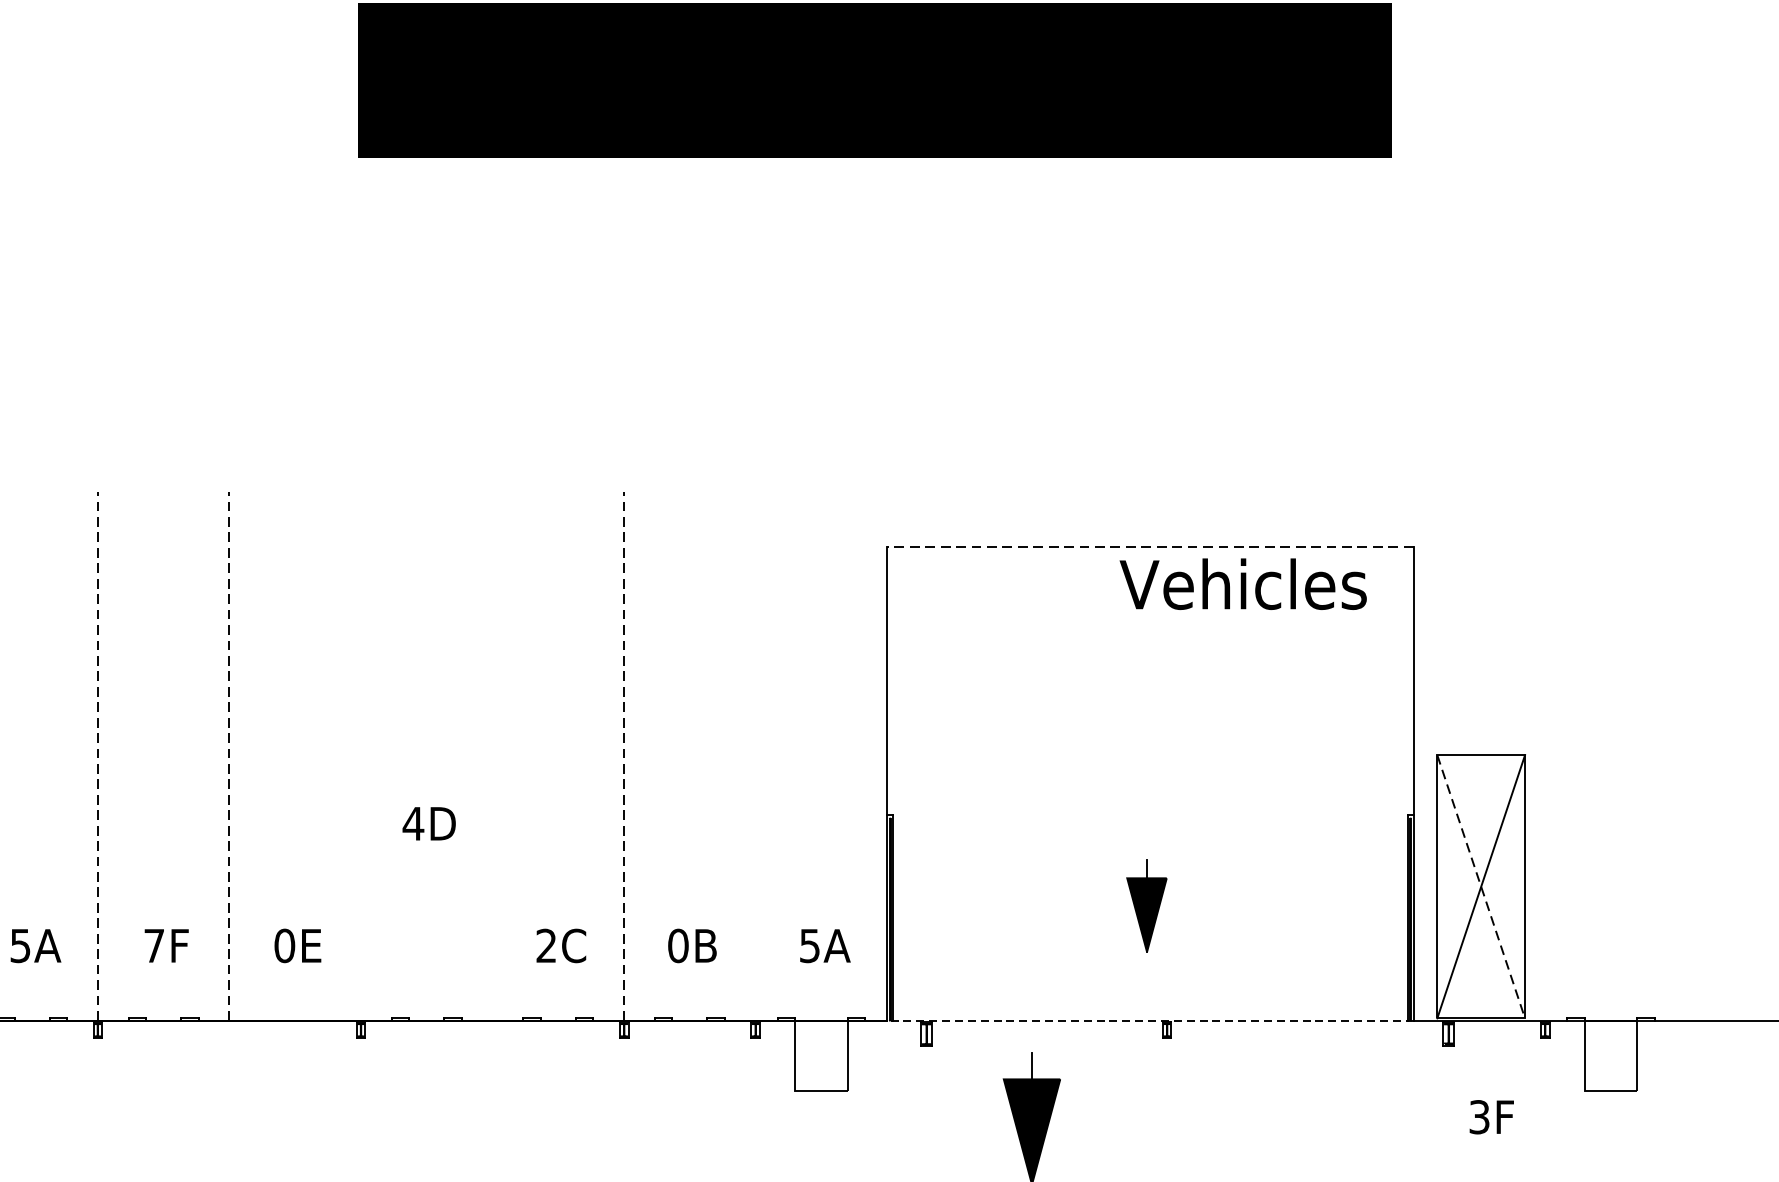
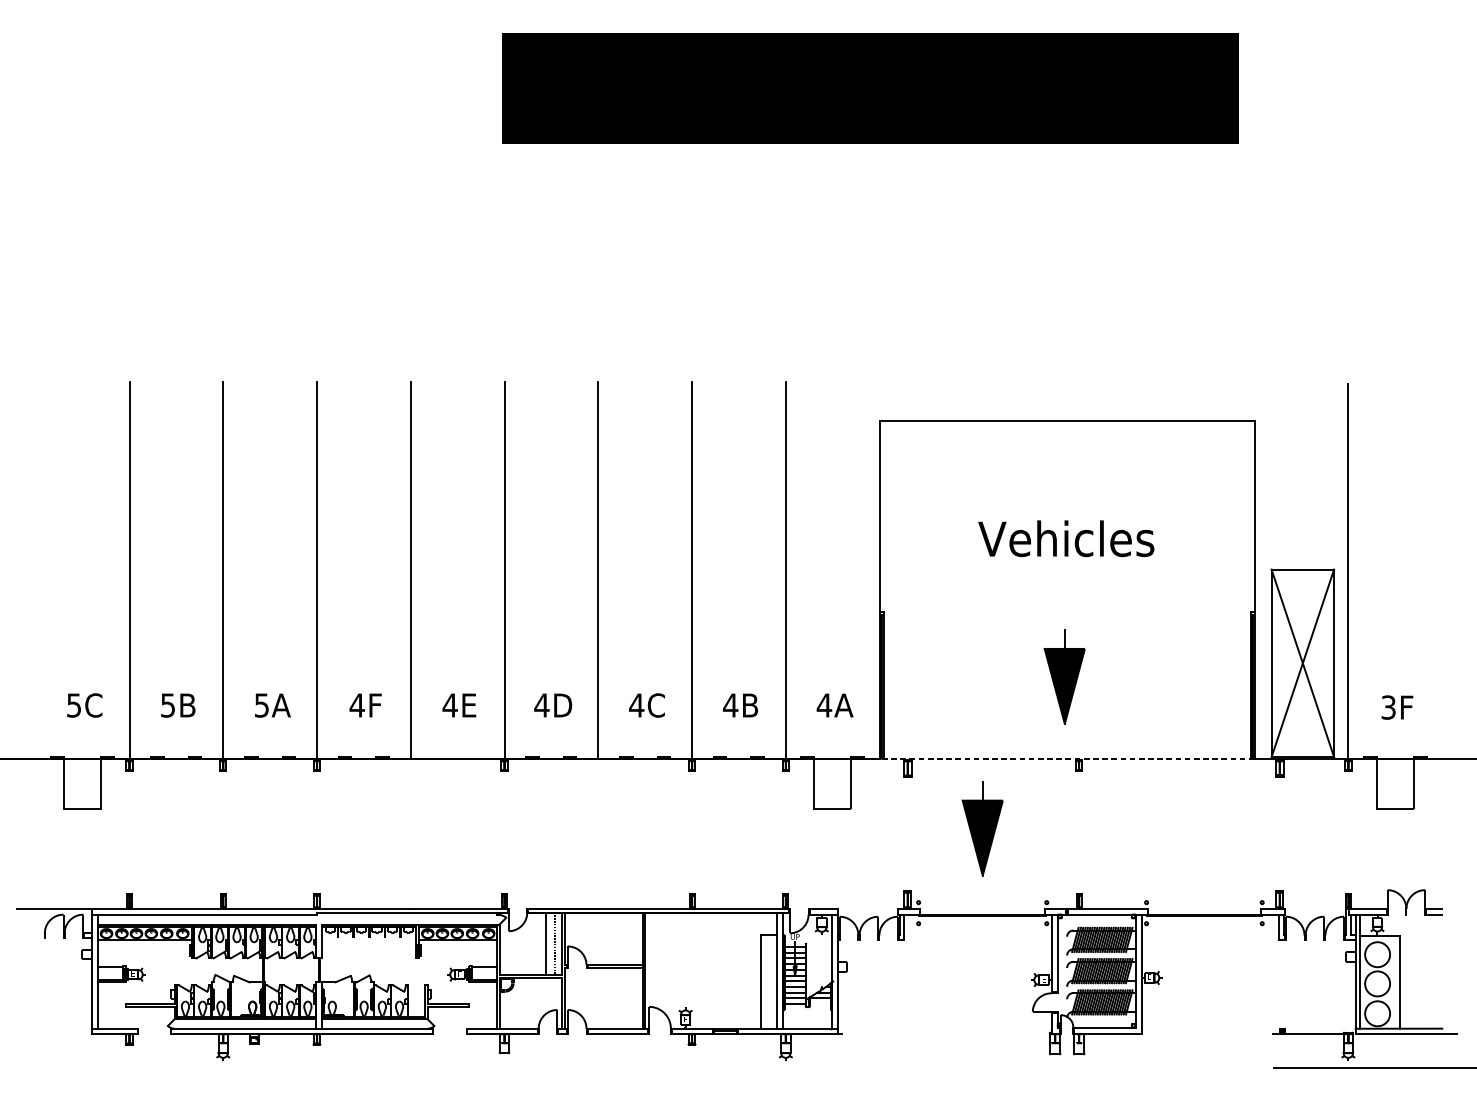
line: (1150, 547) -> (1067, 421), dashed -> solid
text: (1243, 583) -> (1066, 538), moved
line: (360, 755) -> (504, 569), added
line: (492, 755) -> (598, 569), added
line: (755, 755) -> (785, 569), added
line: (98, 756) -> (317, 570), dashed -> solid
line: (229, 756) -> (410, 570), dashed -> solid
line: (624, 756) -> (692, 570), dashed -> solid
line: (1545, 756) -> (1348, 570), added
text: (429, 823) -> (553, 705), moved
line: (1480, 886) -> (1302, 663), dashed -> solid
part: (1146, 905) -> (1064, 676), size x1.43
text: (153, 945) -> (356, 705), 7F -> 4F
text: (283, 945) -> (449, 705), 0E -> 4E
text: (546, 945) -> (636, 705), 2C -> 4C
text: (678, 945) -> (730, 705), 0B -> 4B
text: (809, 945) -> (824, 705), 5A -> 4A
text: (1491, 1117) -> (1397, 707), moved

